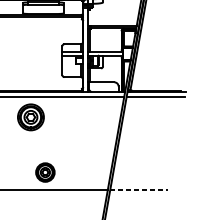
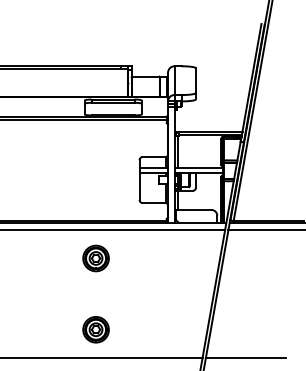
part: (30, 117) -> (95, 258), size x0.71
part: (44, 172) -> (95, 329), moved
line: (139, 189) -> (246, 358), dashed -> solid

